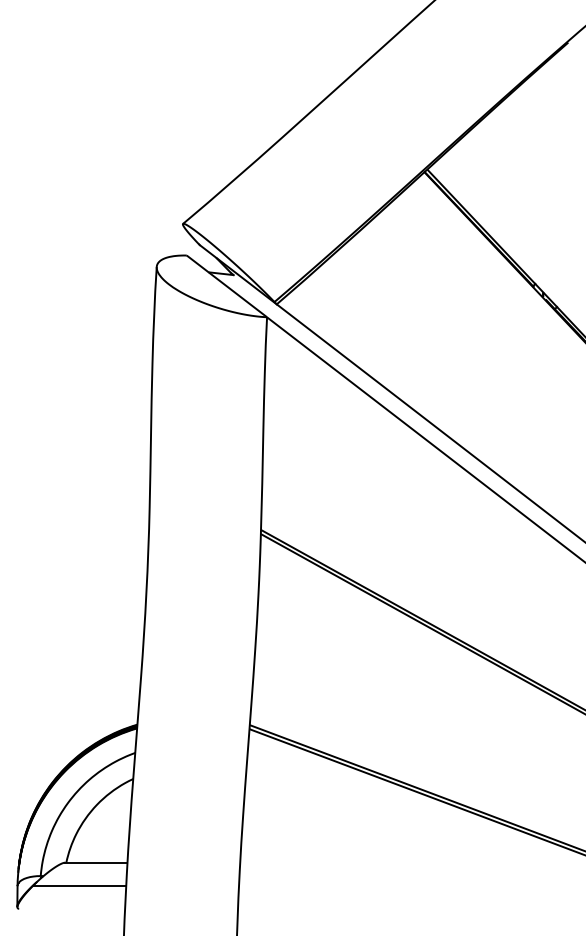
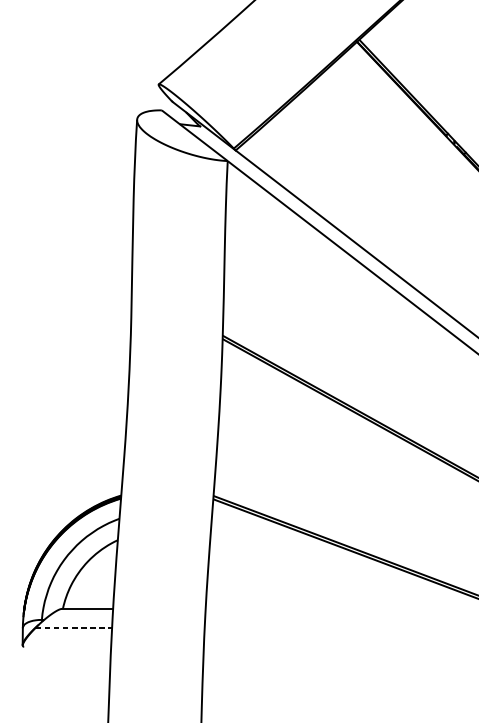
line: (79, 885) -> (73, 627), solid -> dashed

